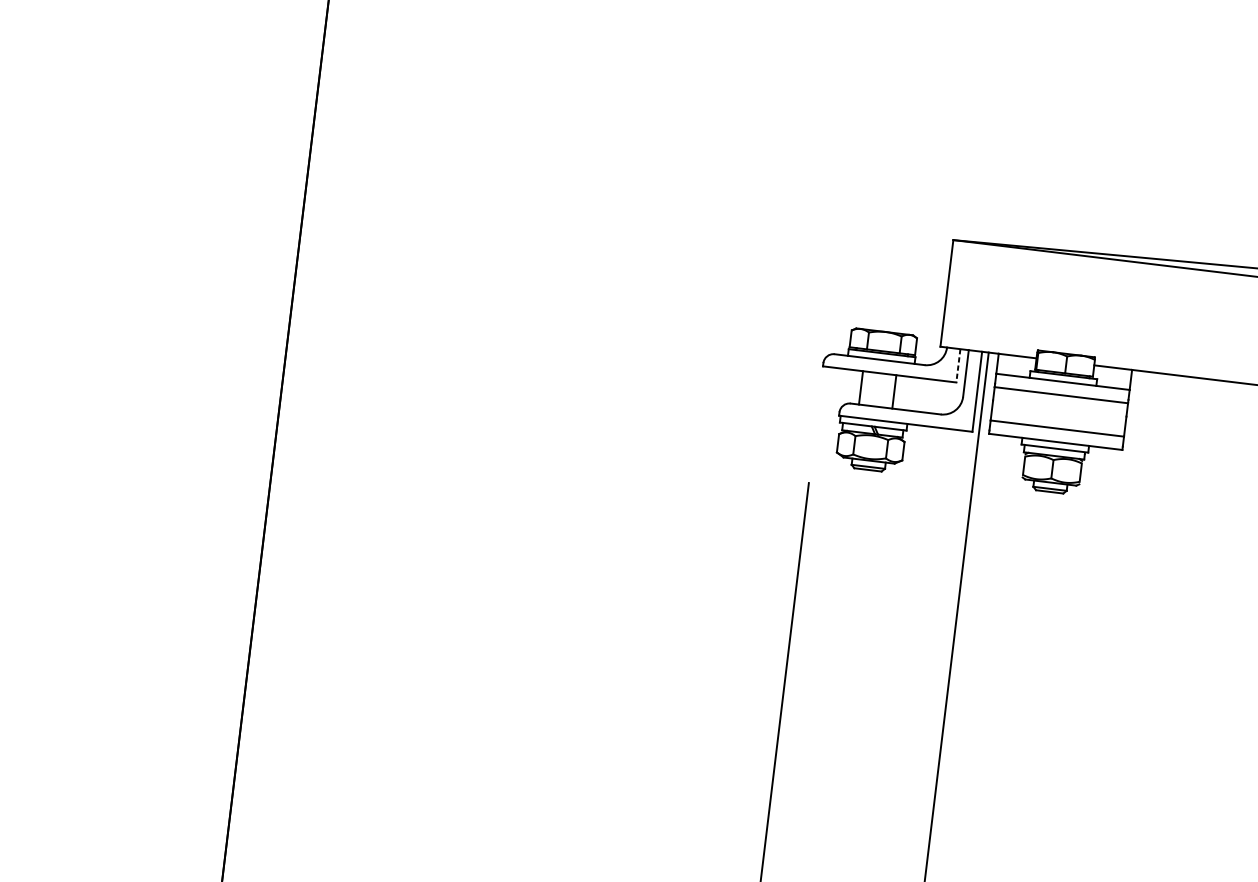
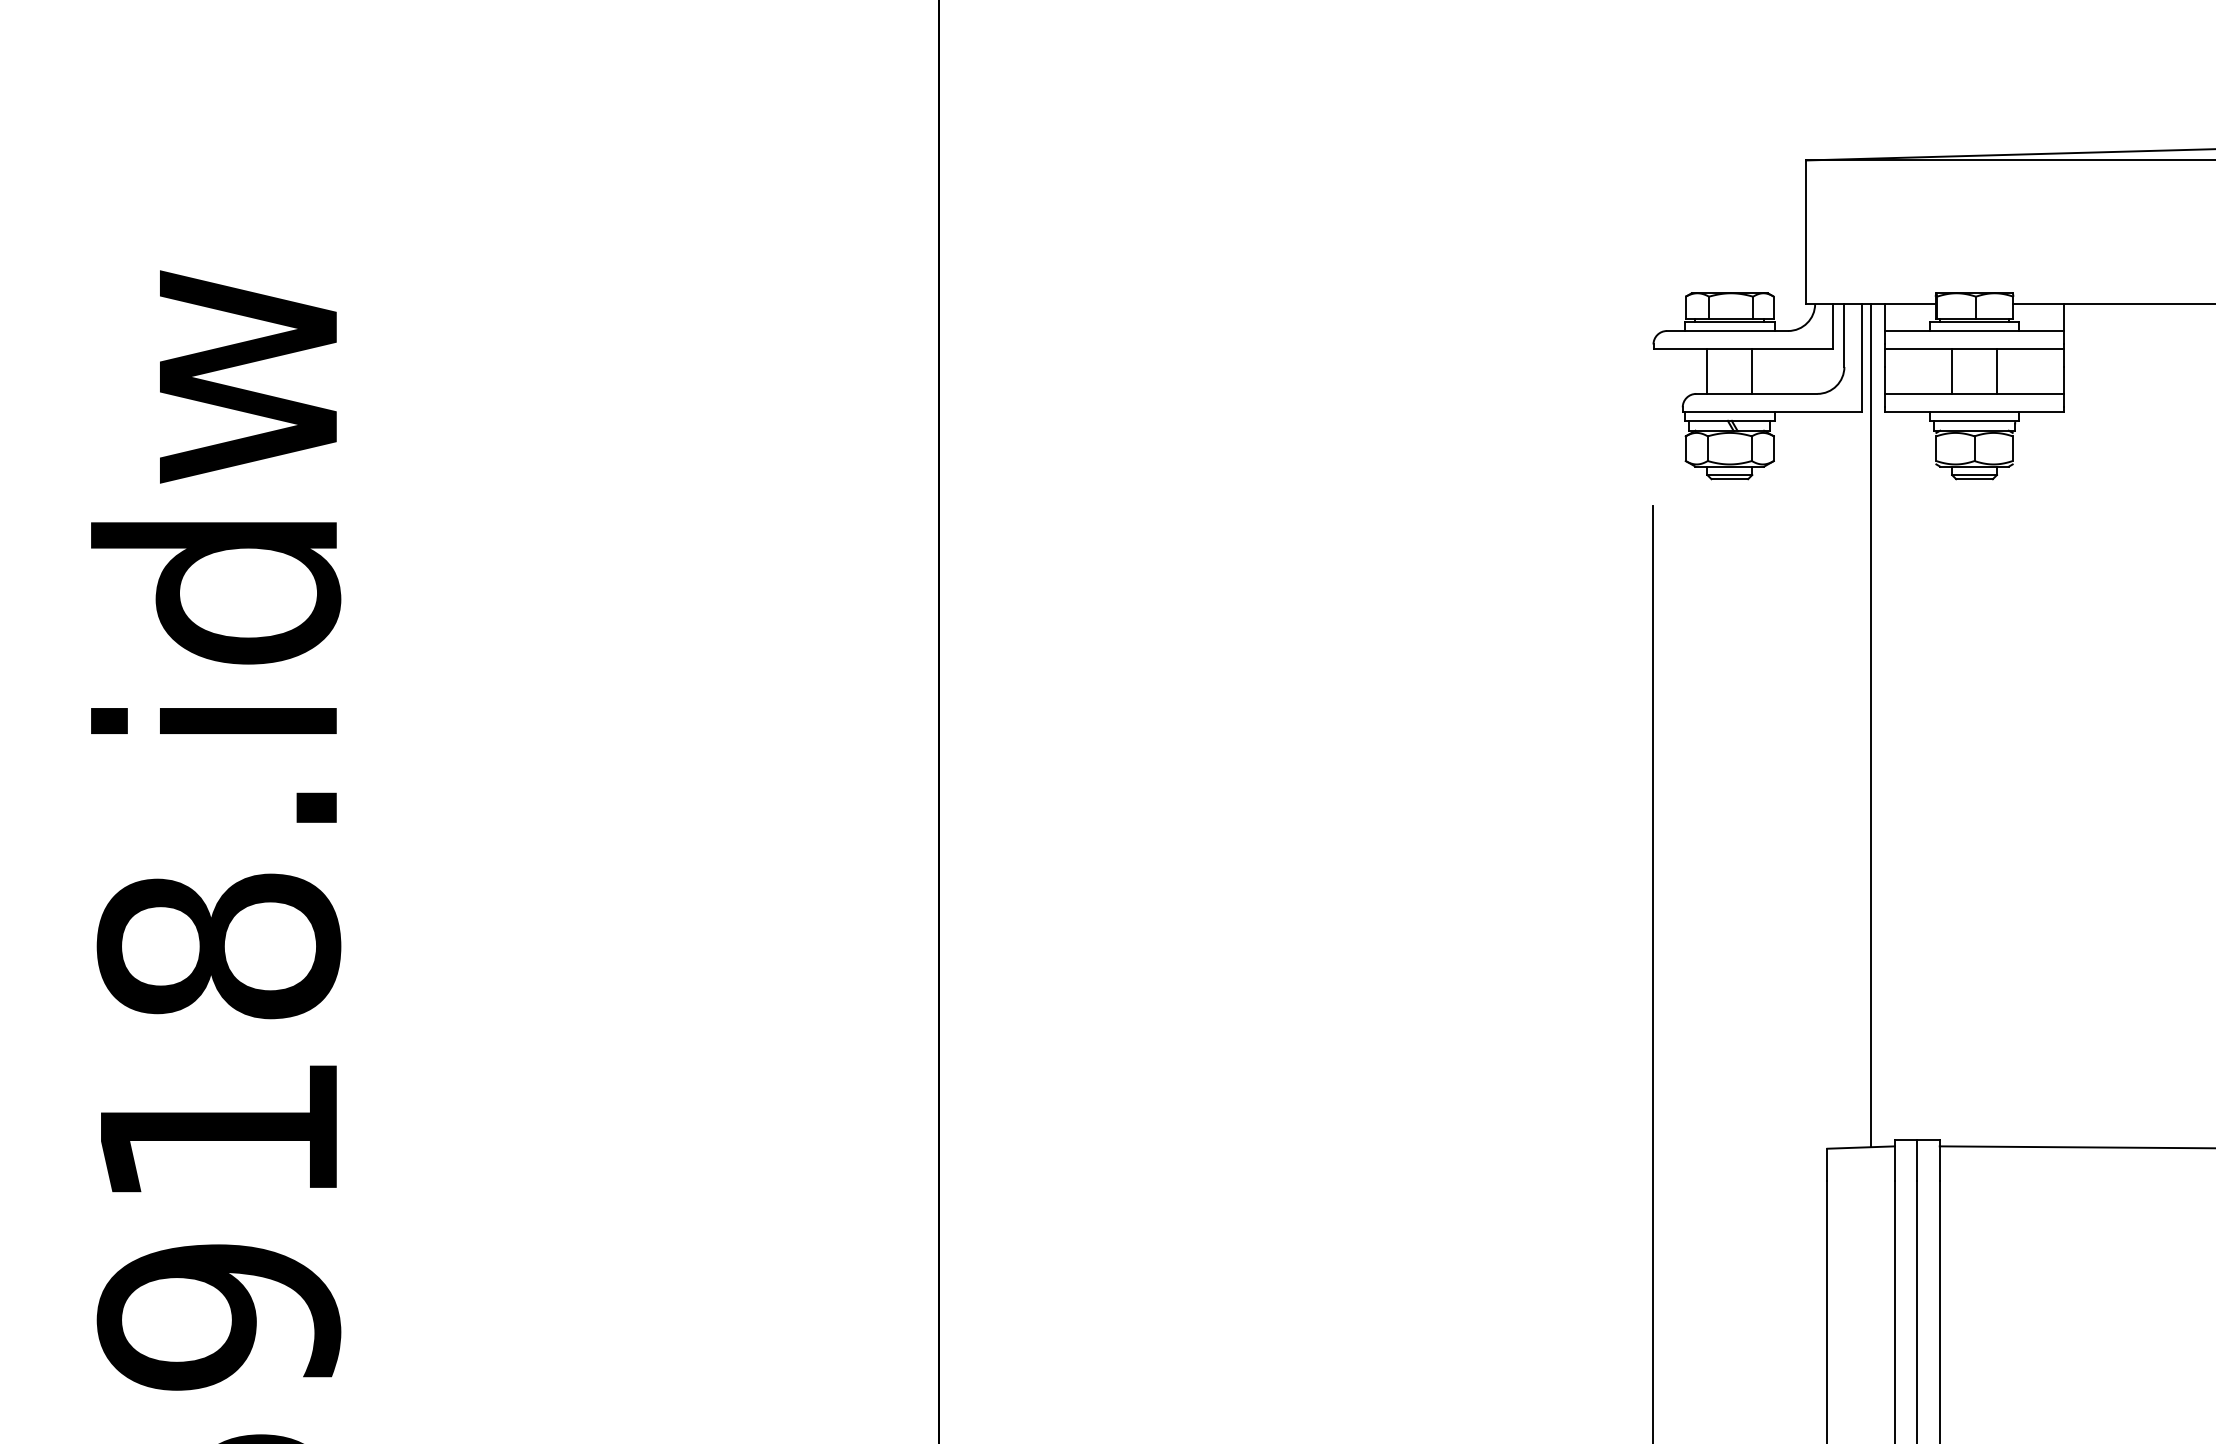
line: (958, 366) -> (1833, 327), dashed -> solid
line: (1043, 409) -> (1952, 370), added
line: (1075, 413) -> (1996, 370), added

